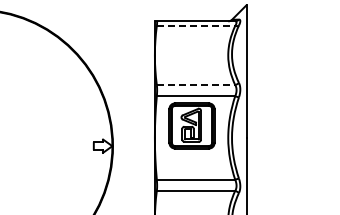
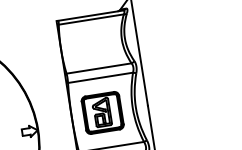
line: (196, 26) -> (91, 19), dashed -> solid
line: (196, 85) -> (99, 68), dashed -> solid
part: (191, 125) -> (102, 112), moved

